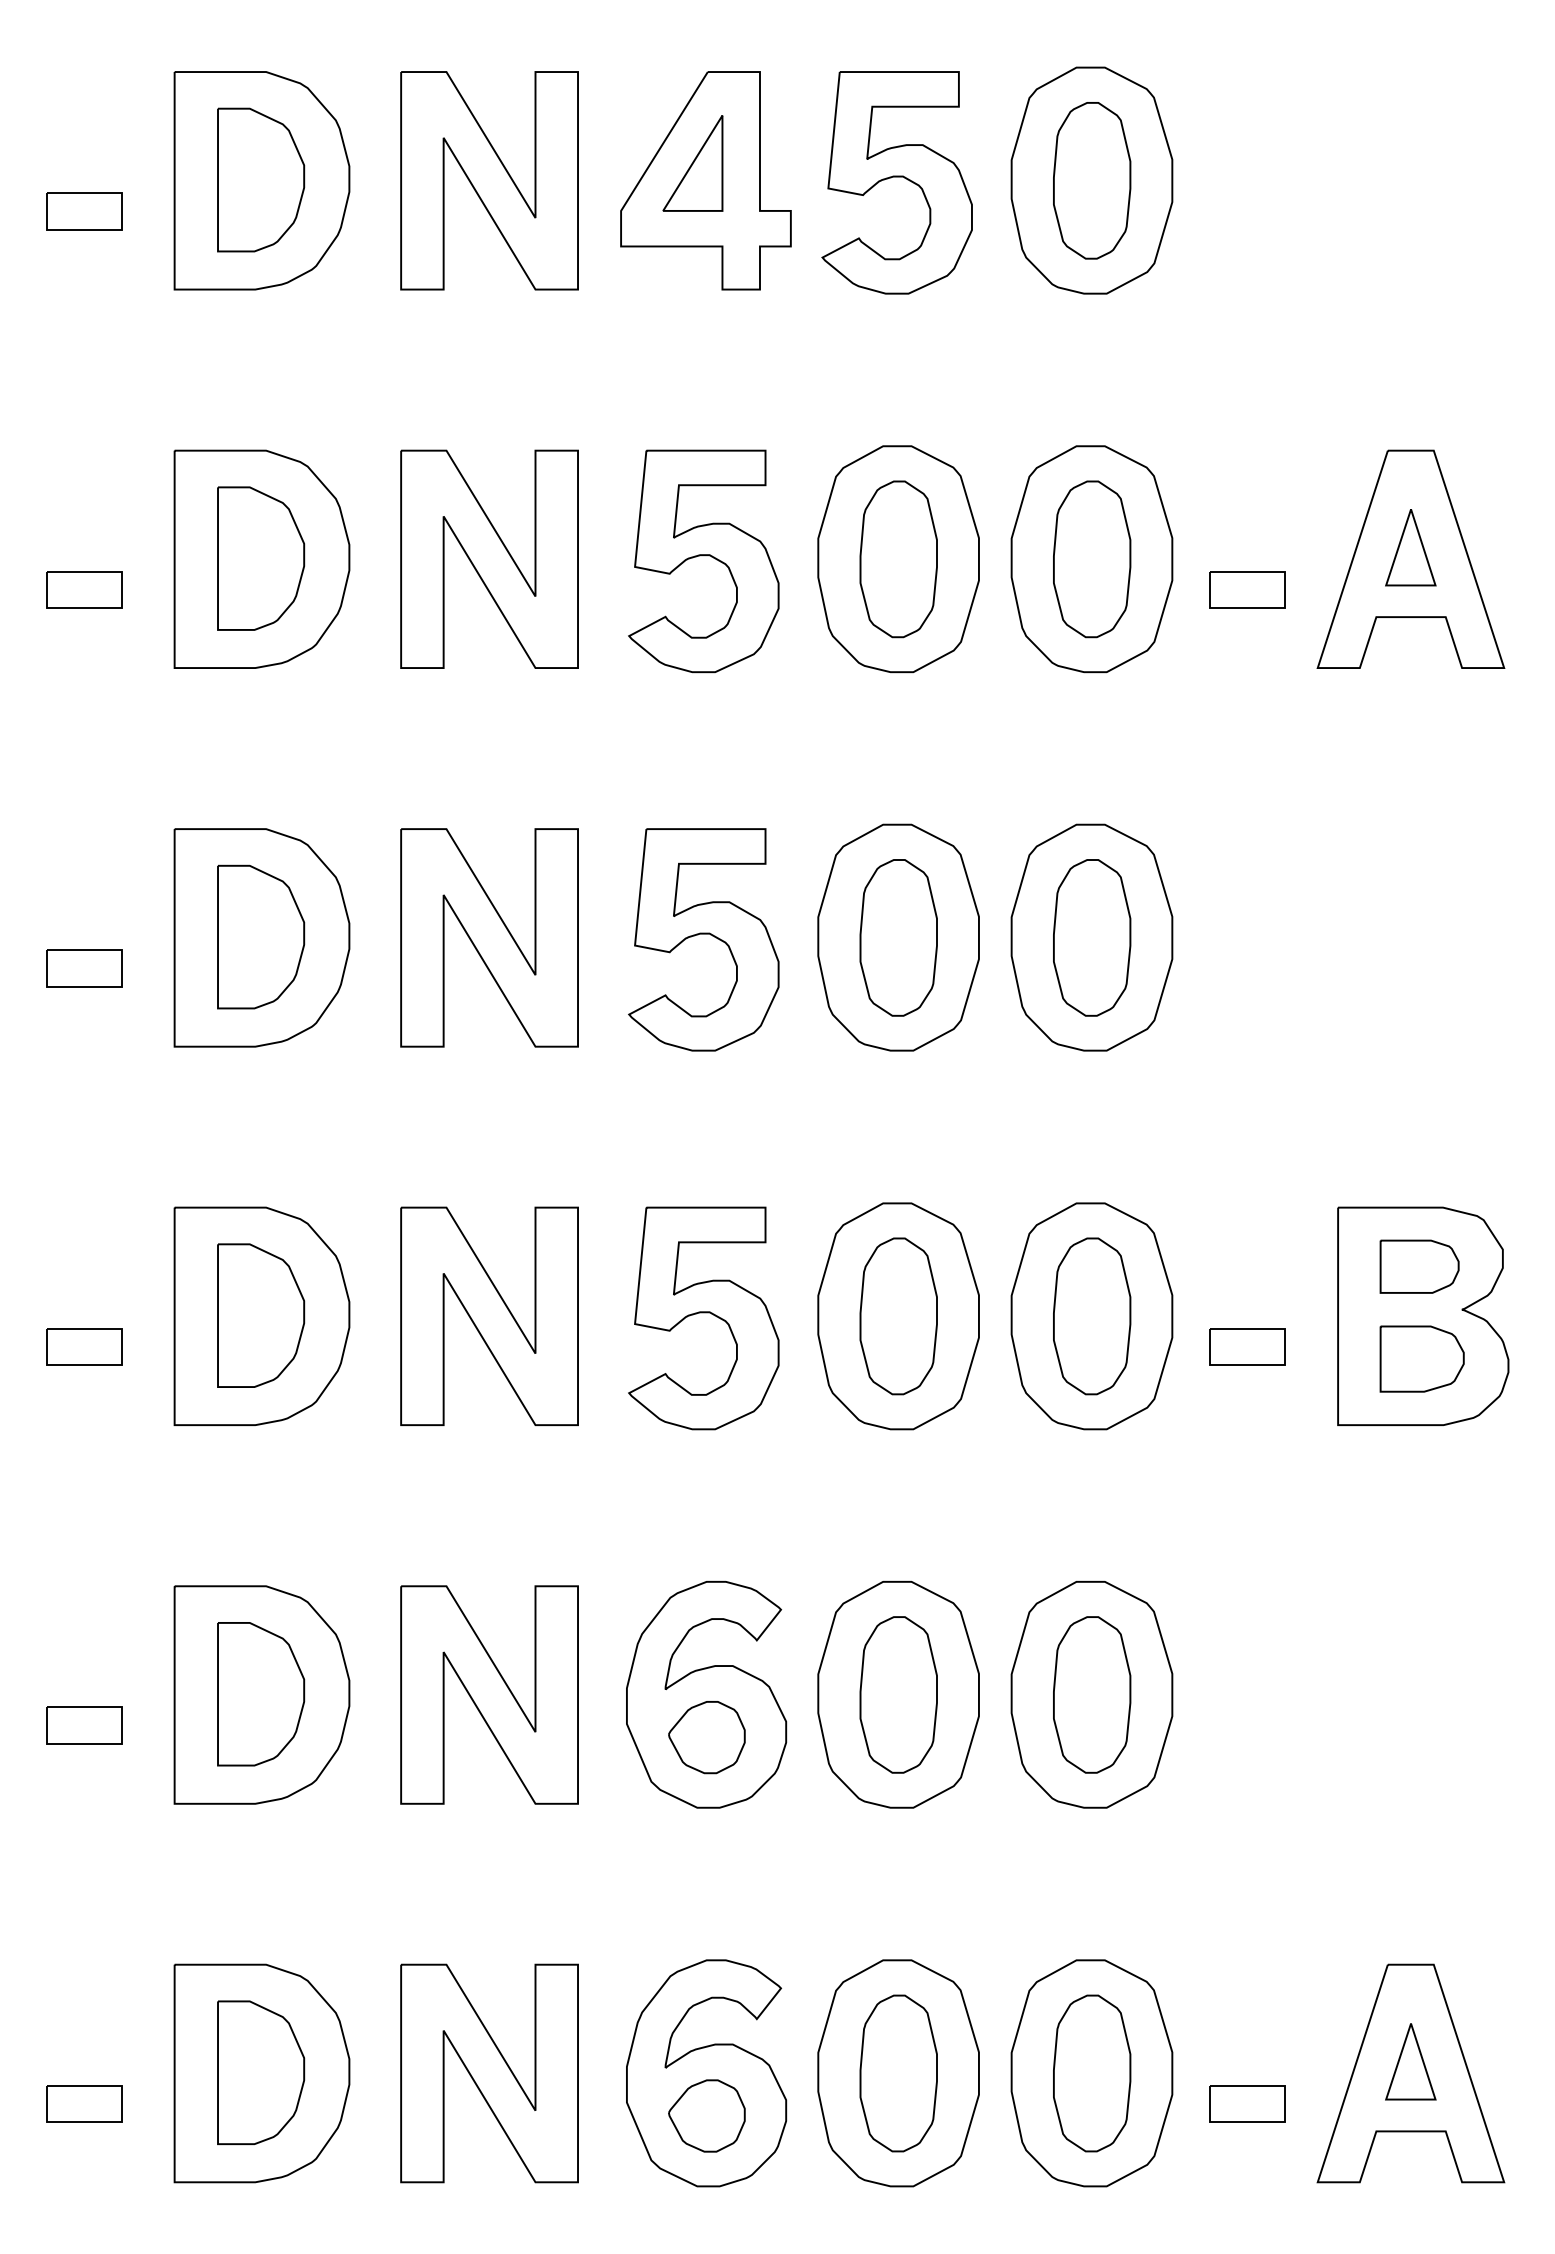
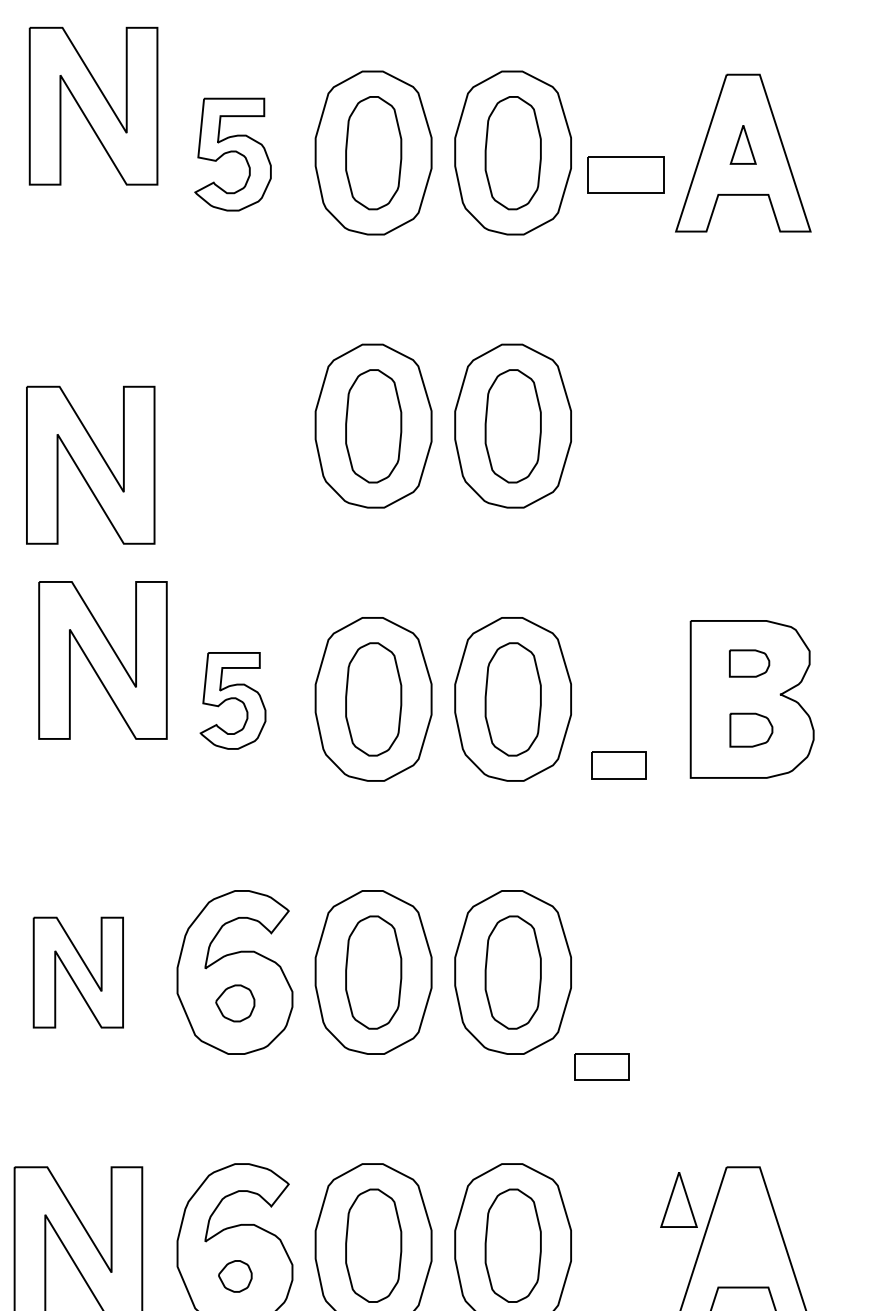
part: (1410, 547) -> (742, 144), size x0.7
part: (489, 558) -> (93, 105), moved
part: (703, 561) -> (232, 154), size x0.7
part: (1247, 589) -> (625, 174), size x1.4
part: (489, 937) -> (90, 464), moved
part: (703, 939) -> (232, 427), removed
part: (1419, 1266) -> (749, 663), size x0.7
part: (489, 1315) -> (102, 659), moved
part: (703, 1318) -> (232, 700), size x0.6
part: (1247, 1346) -> (618, 765), moved
part: (1421, 1358) -> (750, 729), size x0.7
part: (489, 1694) -> (78, 972), size x0.7
part: (706, 1737) -> (234, 1003), size x0.7
part: (1410, 2061) -> (678, 1199), moved
part: (1247, 2103) -> (601, 1066), moved
part: (706, 2115) -> (234, 1276), size x0.6

